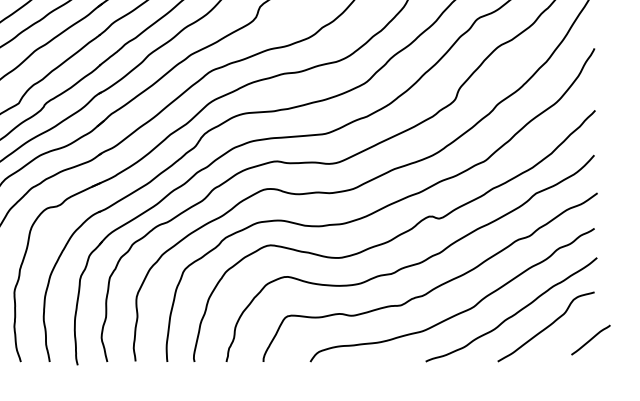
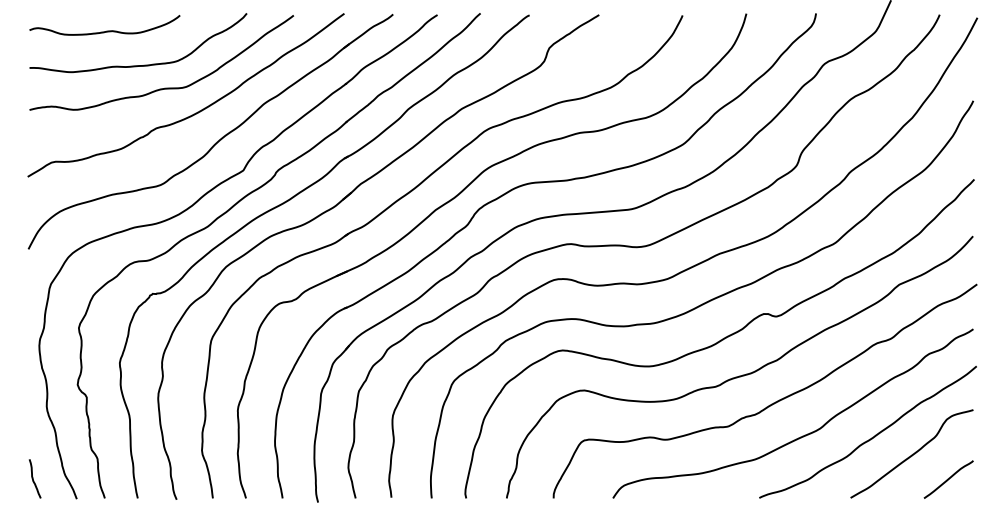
curve: (590, 340) -> (948, 479), moved

